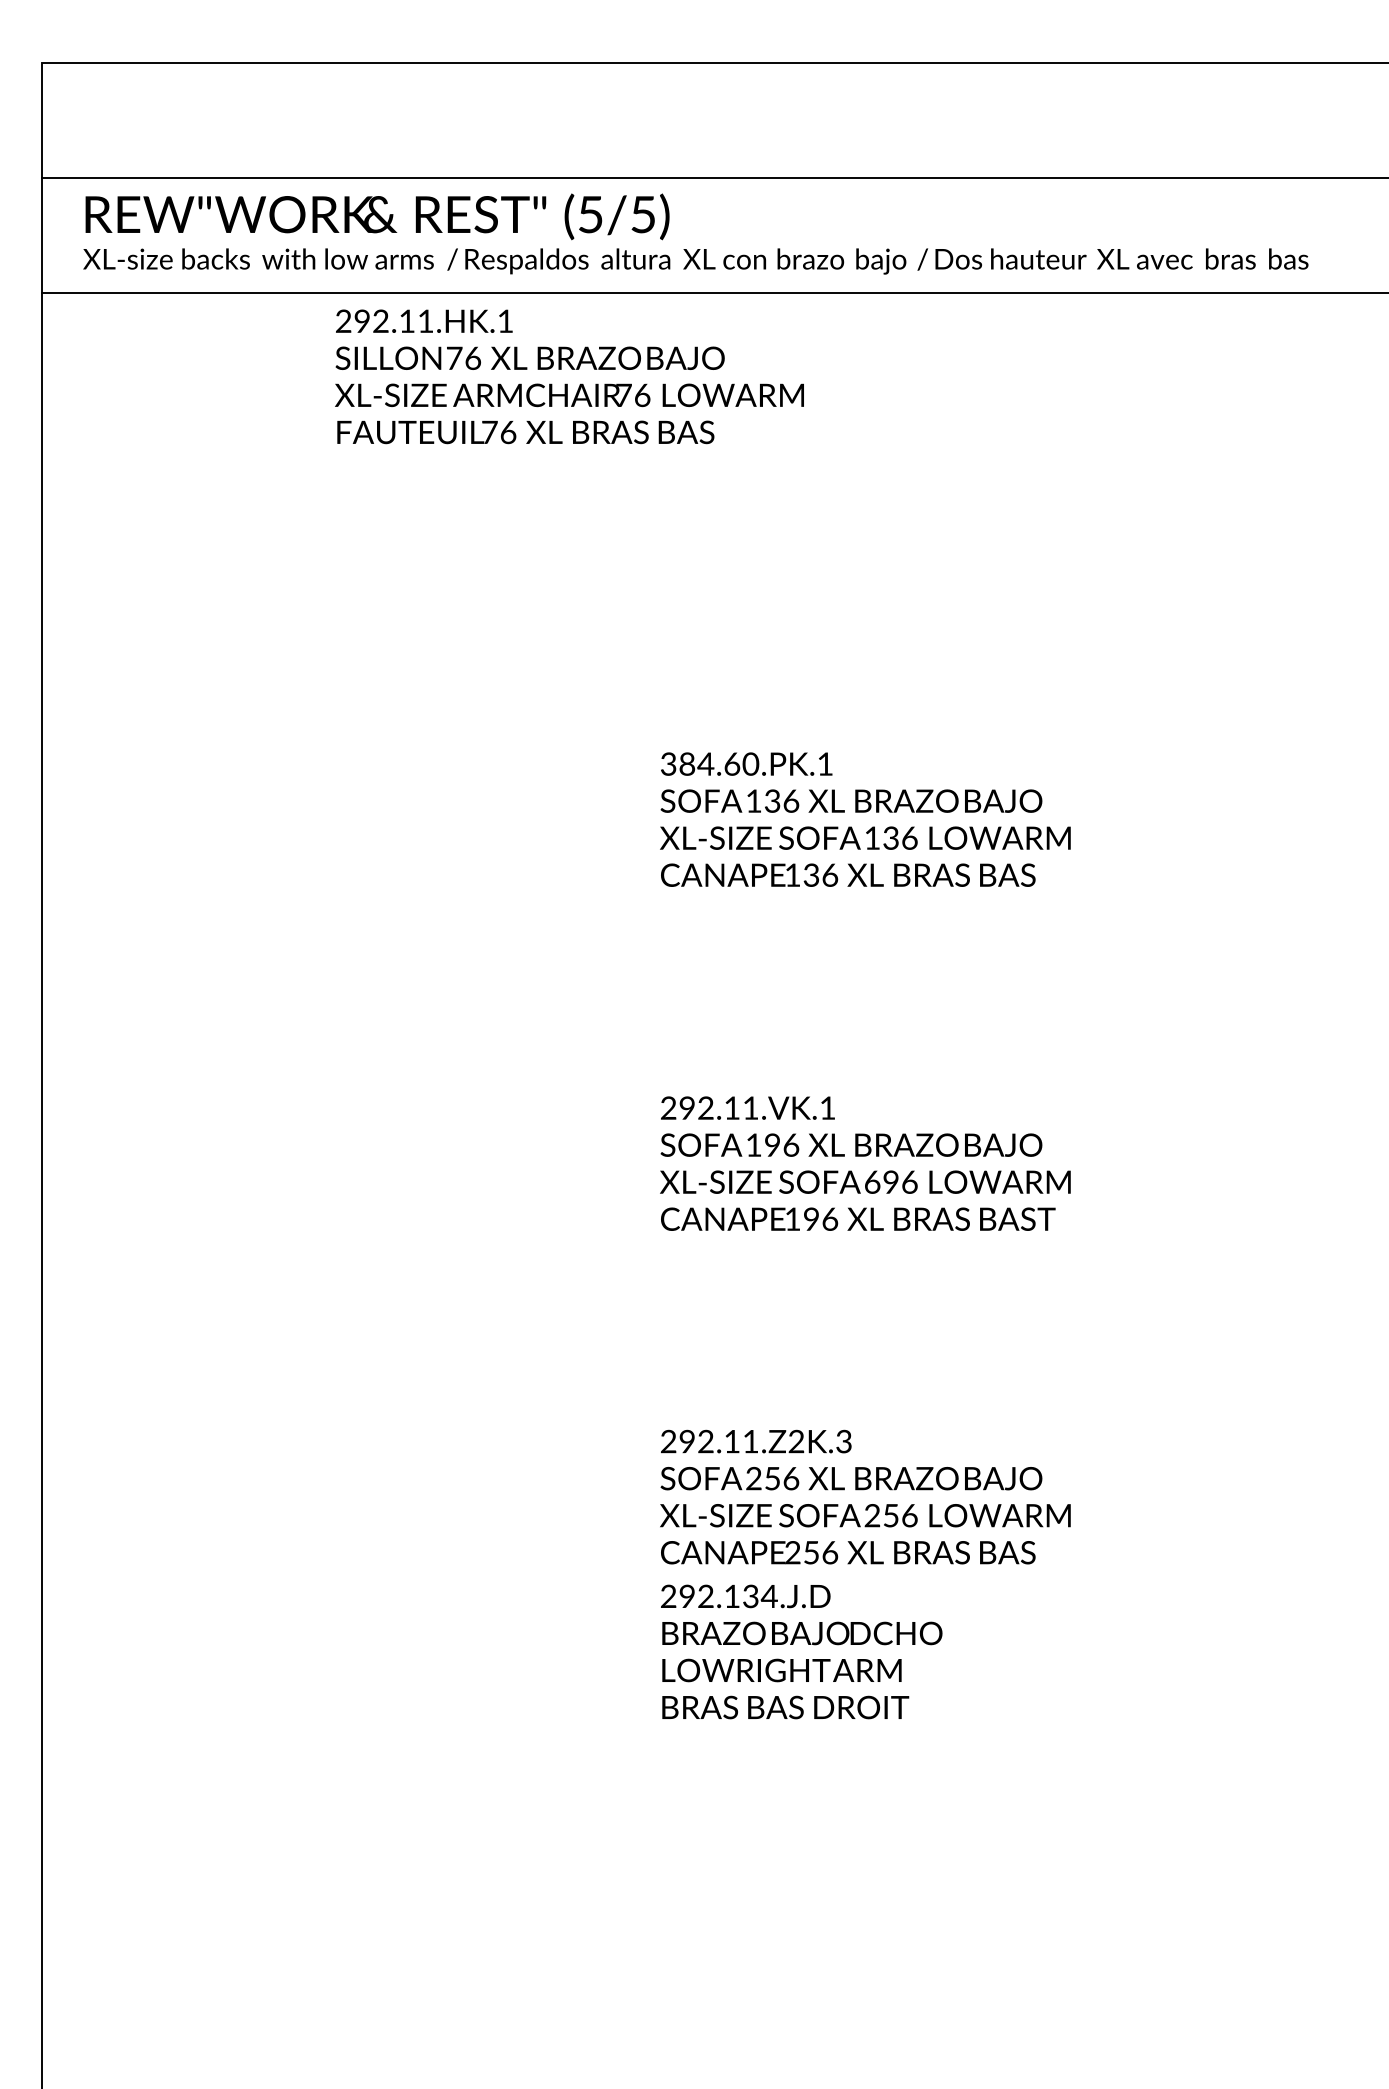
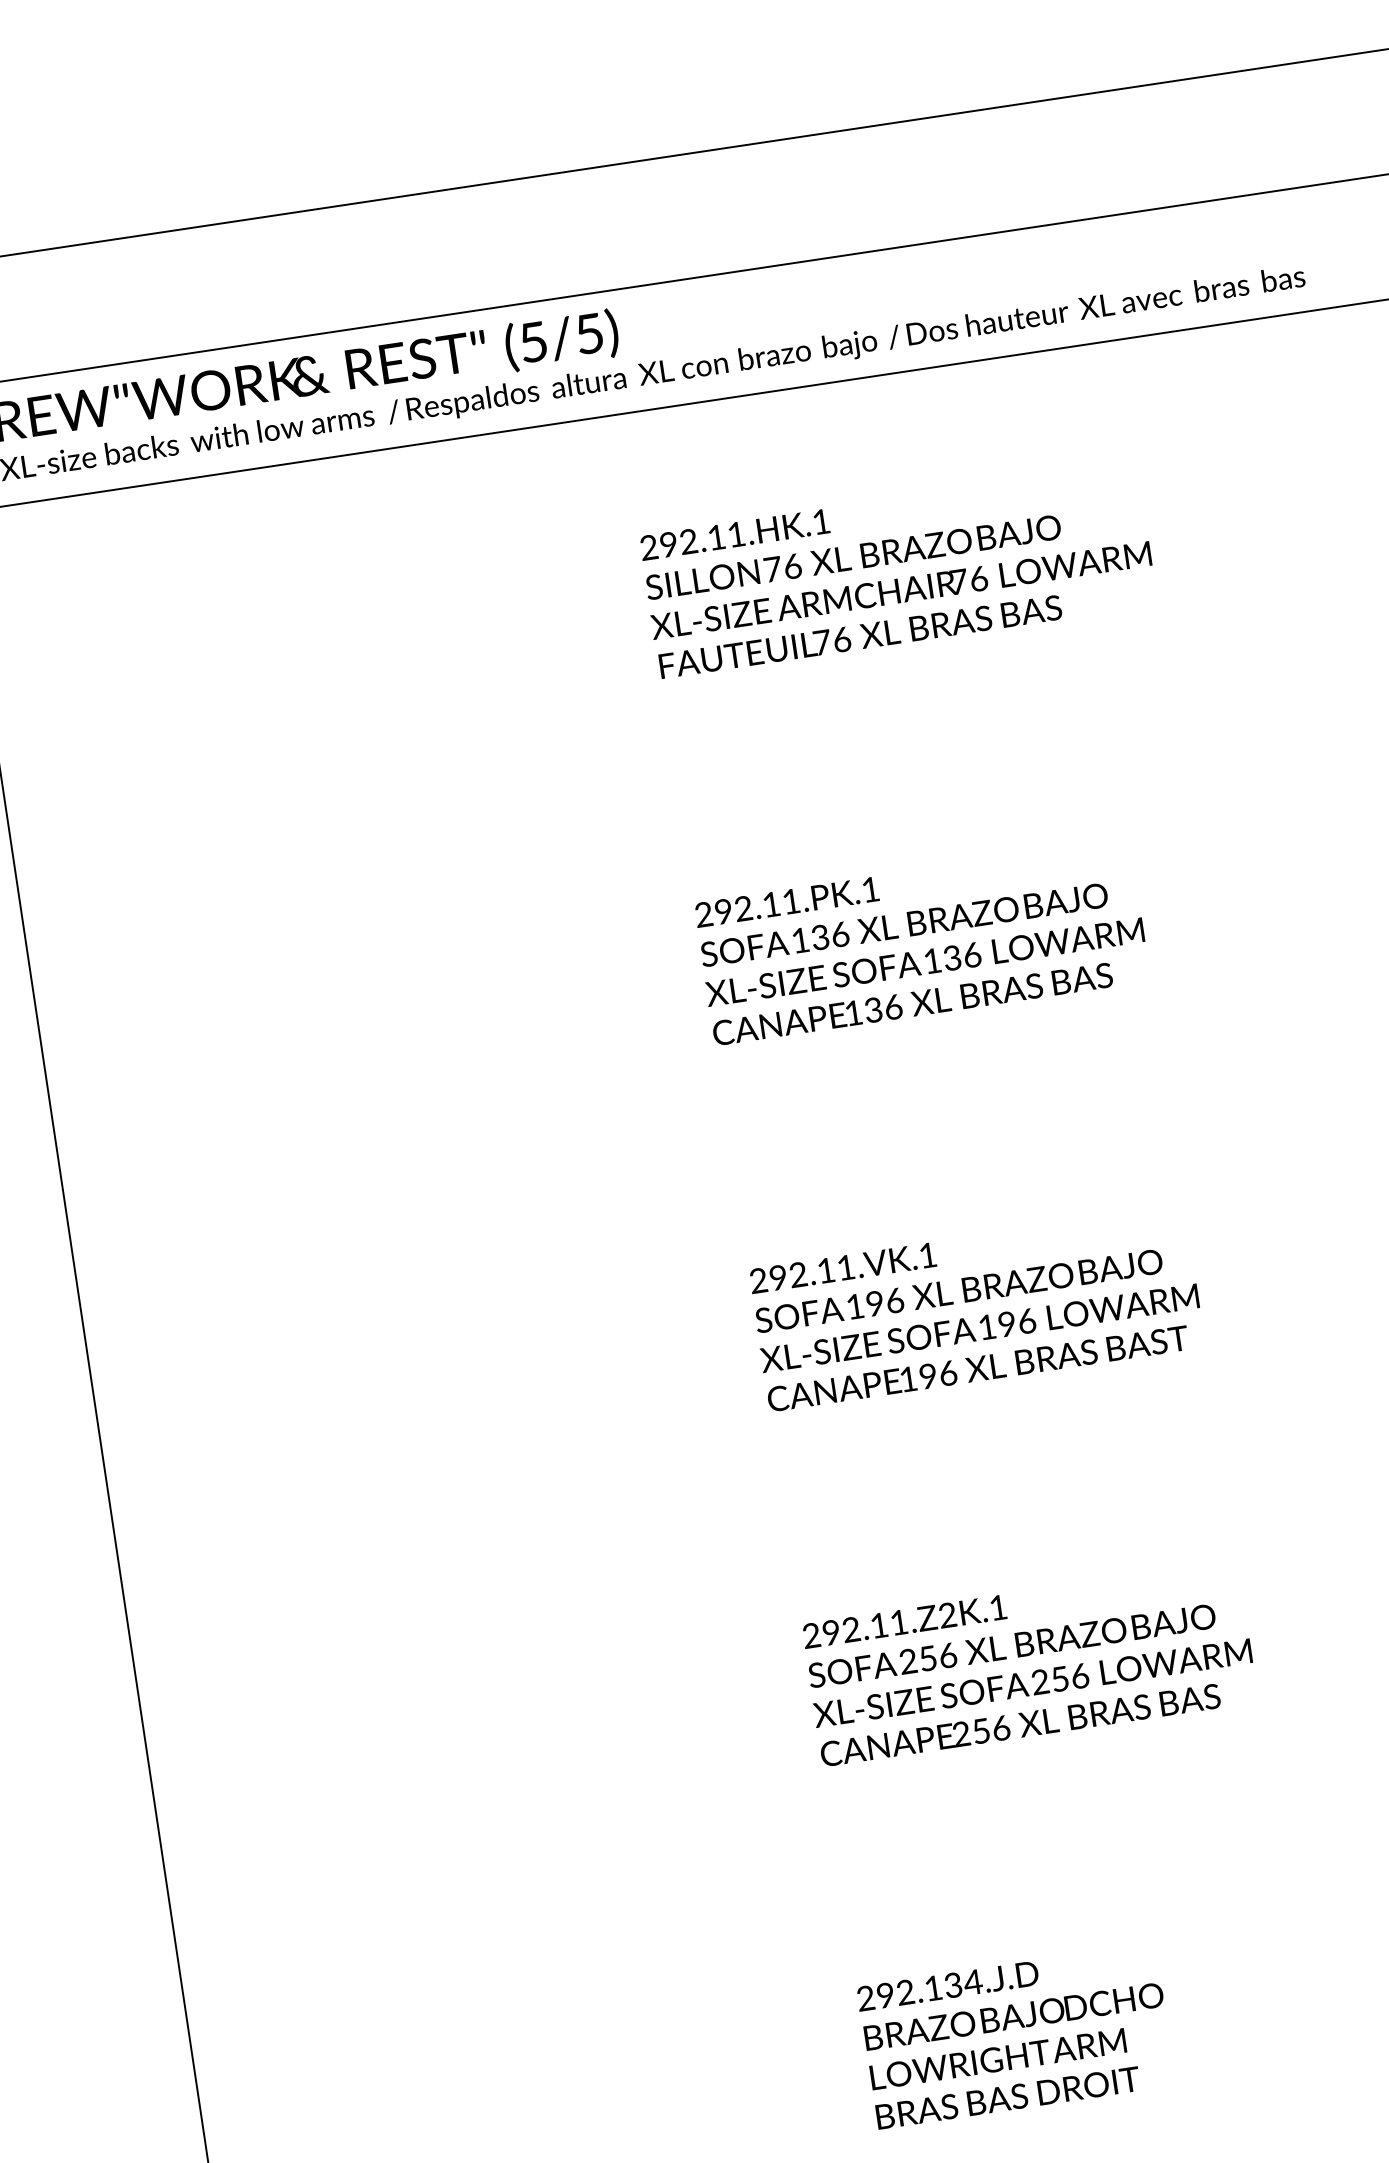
text: (569, 376) -> (898, 570), moved
text: (710, 763) -> (748, 907), 384.60.PK.1 -> 292.11.PK.1
text: (872, 1181) -> (987, 1326), 696 -> 196
text: (843, 1441) -> (997, 1607), 292.11.Z2K.3 -> 292.11.Z2K.1
text: (801, 1651) -> (1016, 2035), moved

